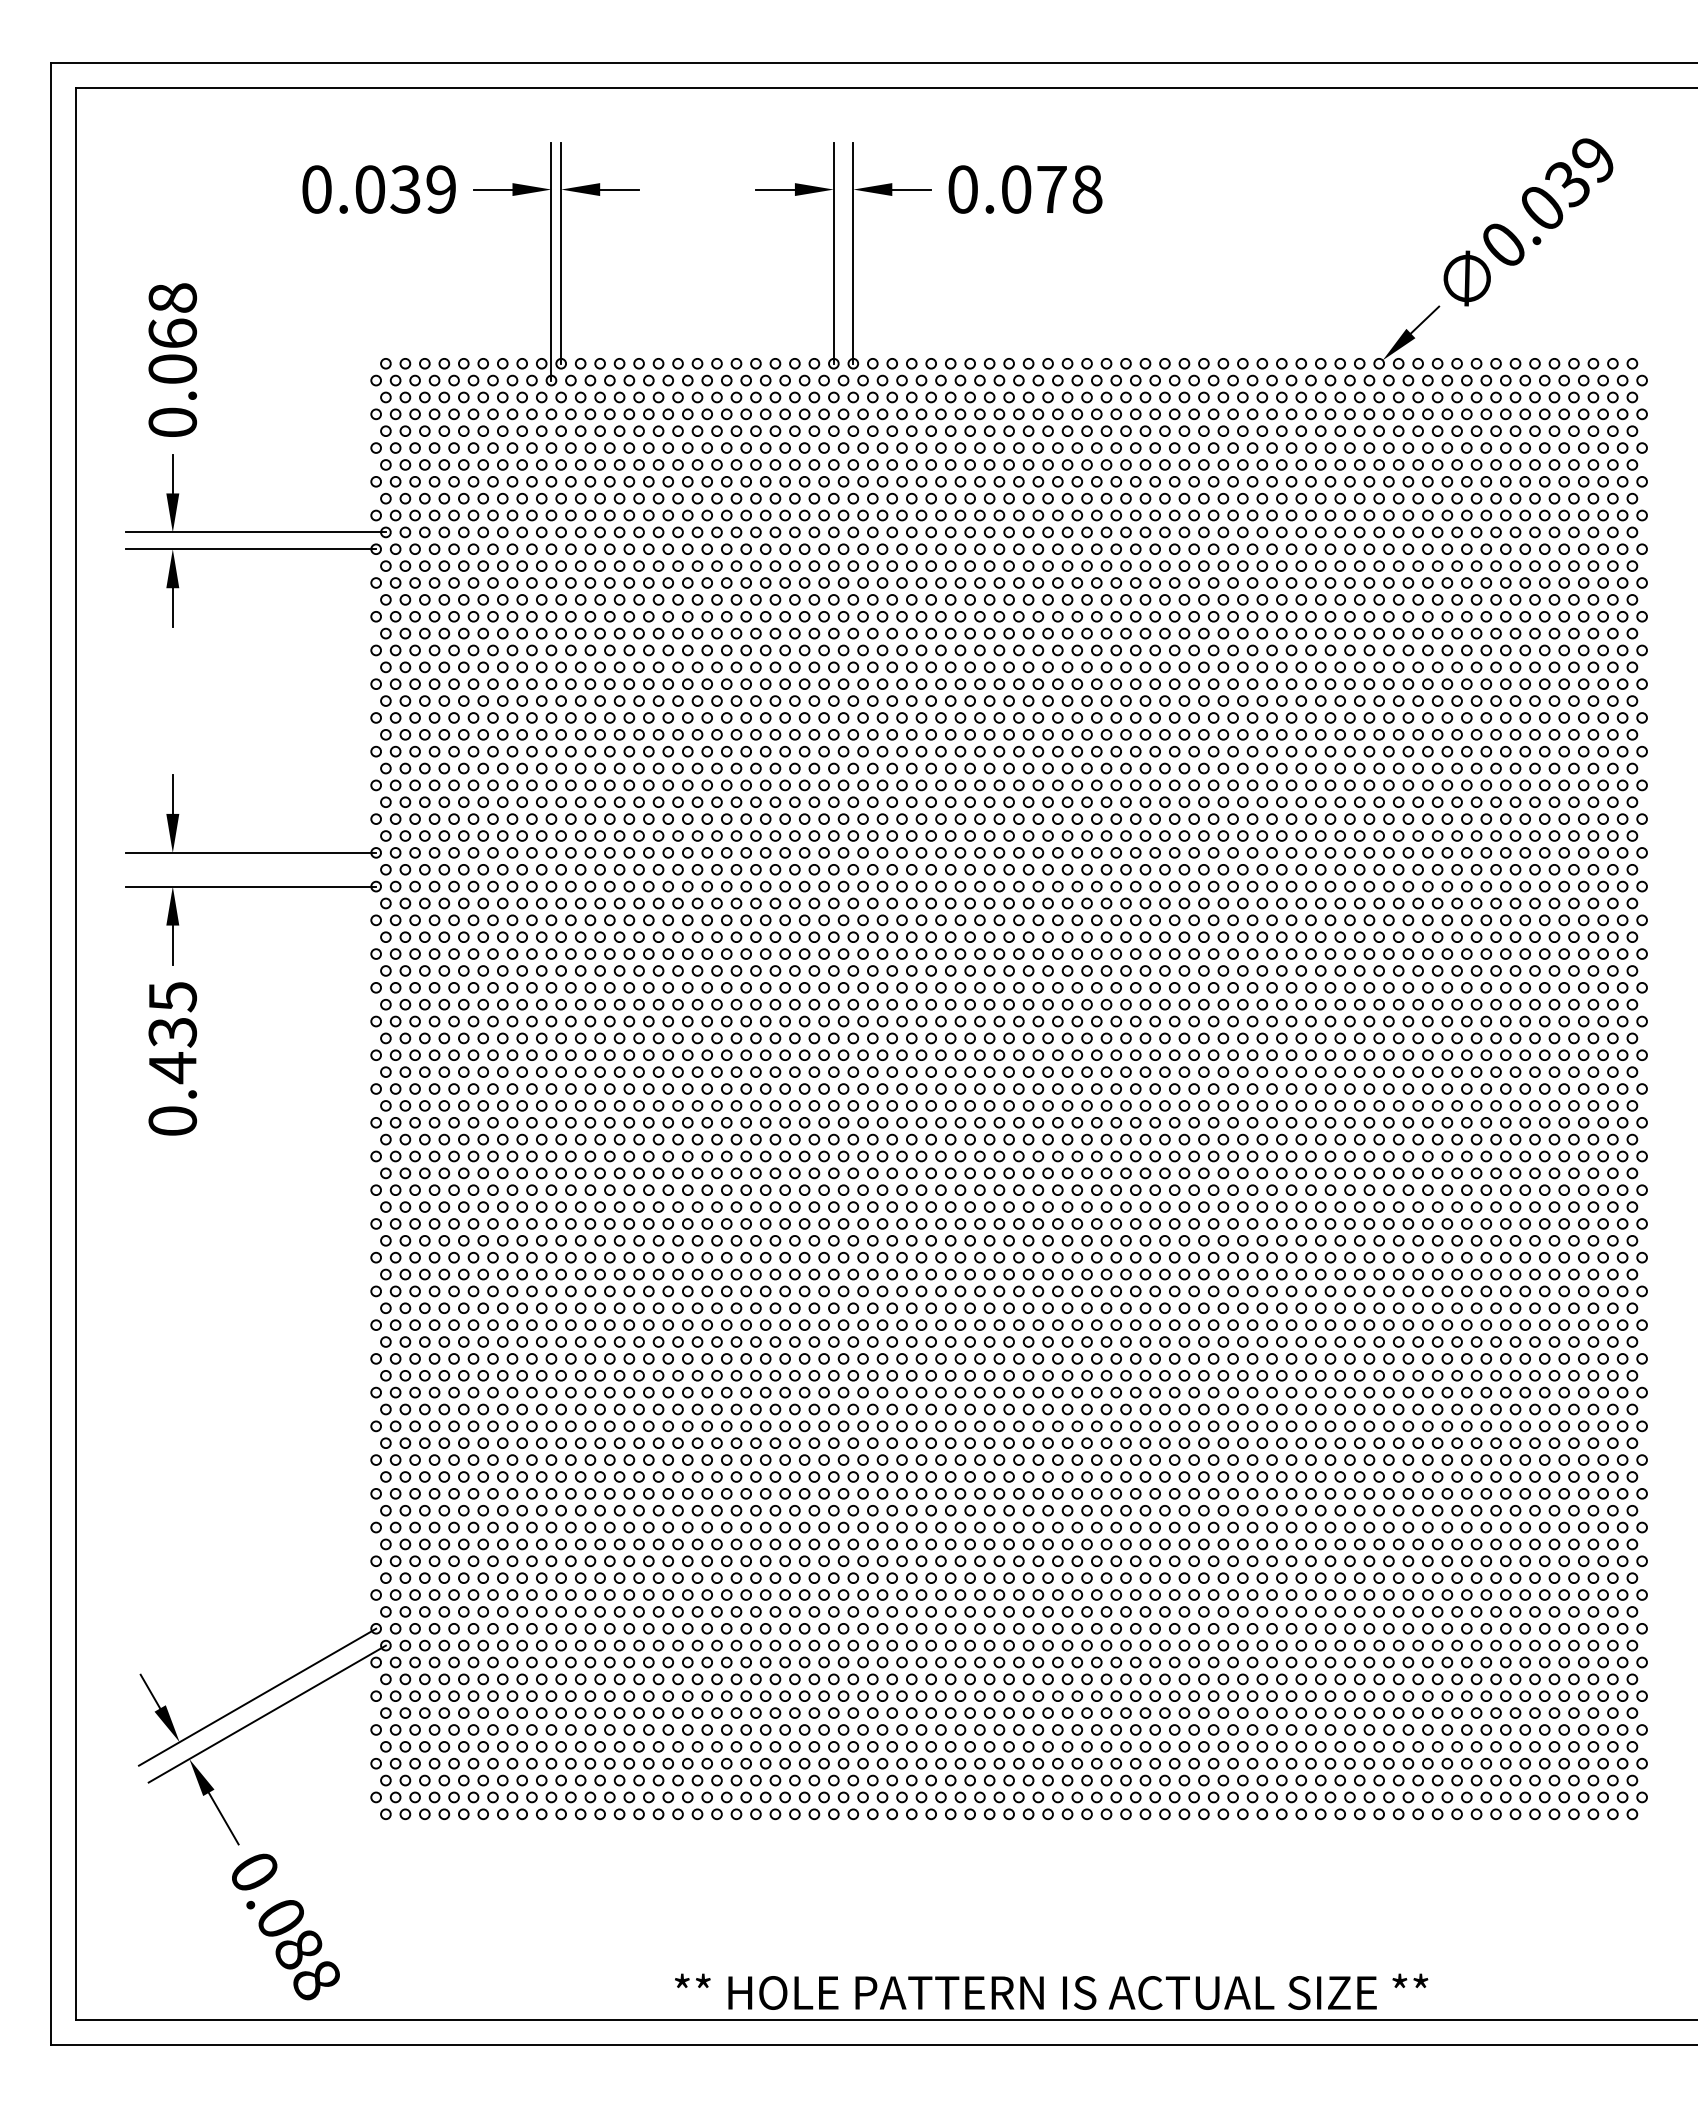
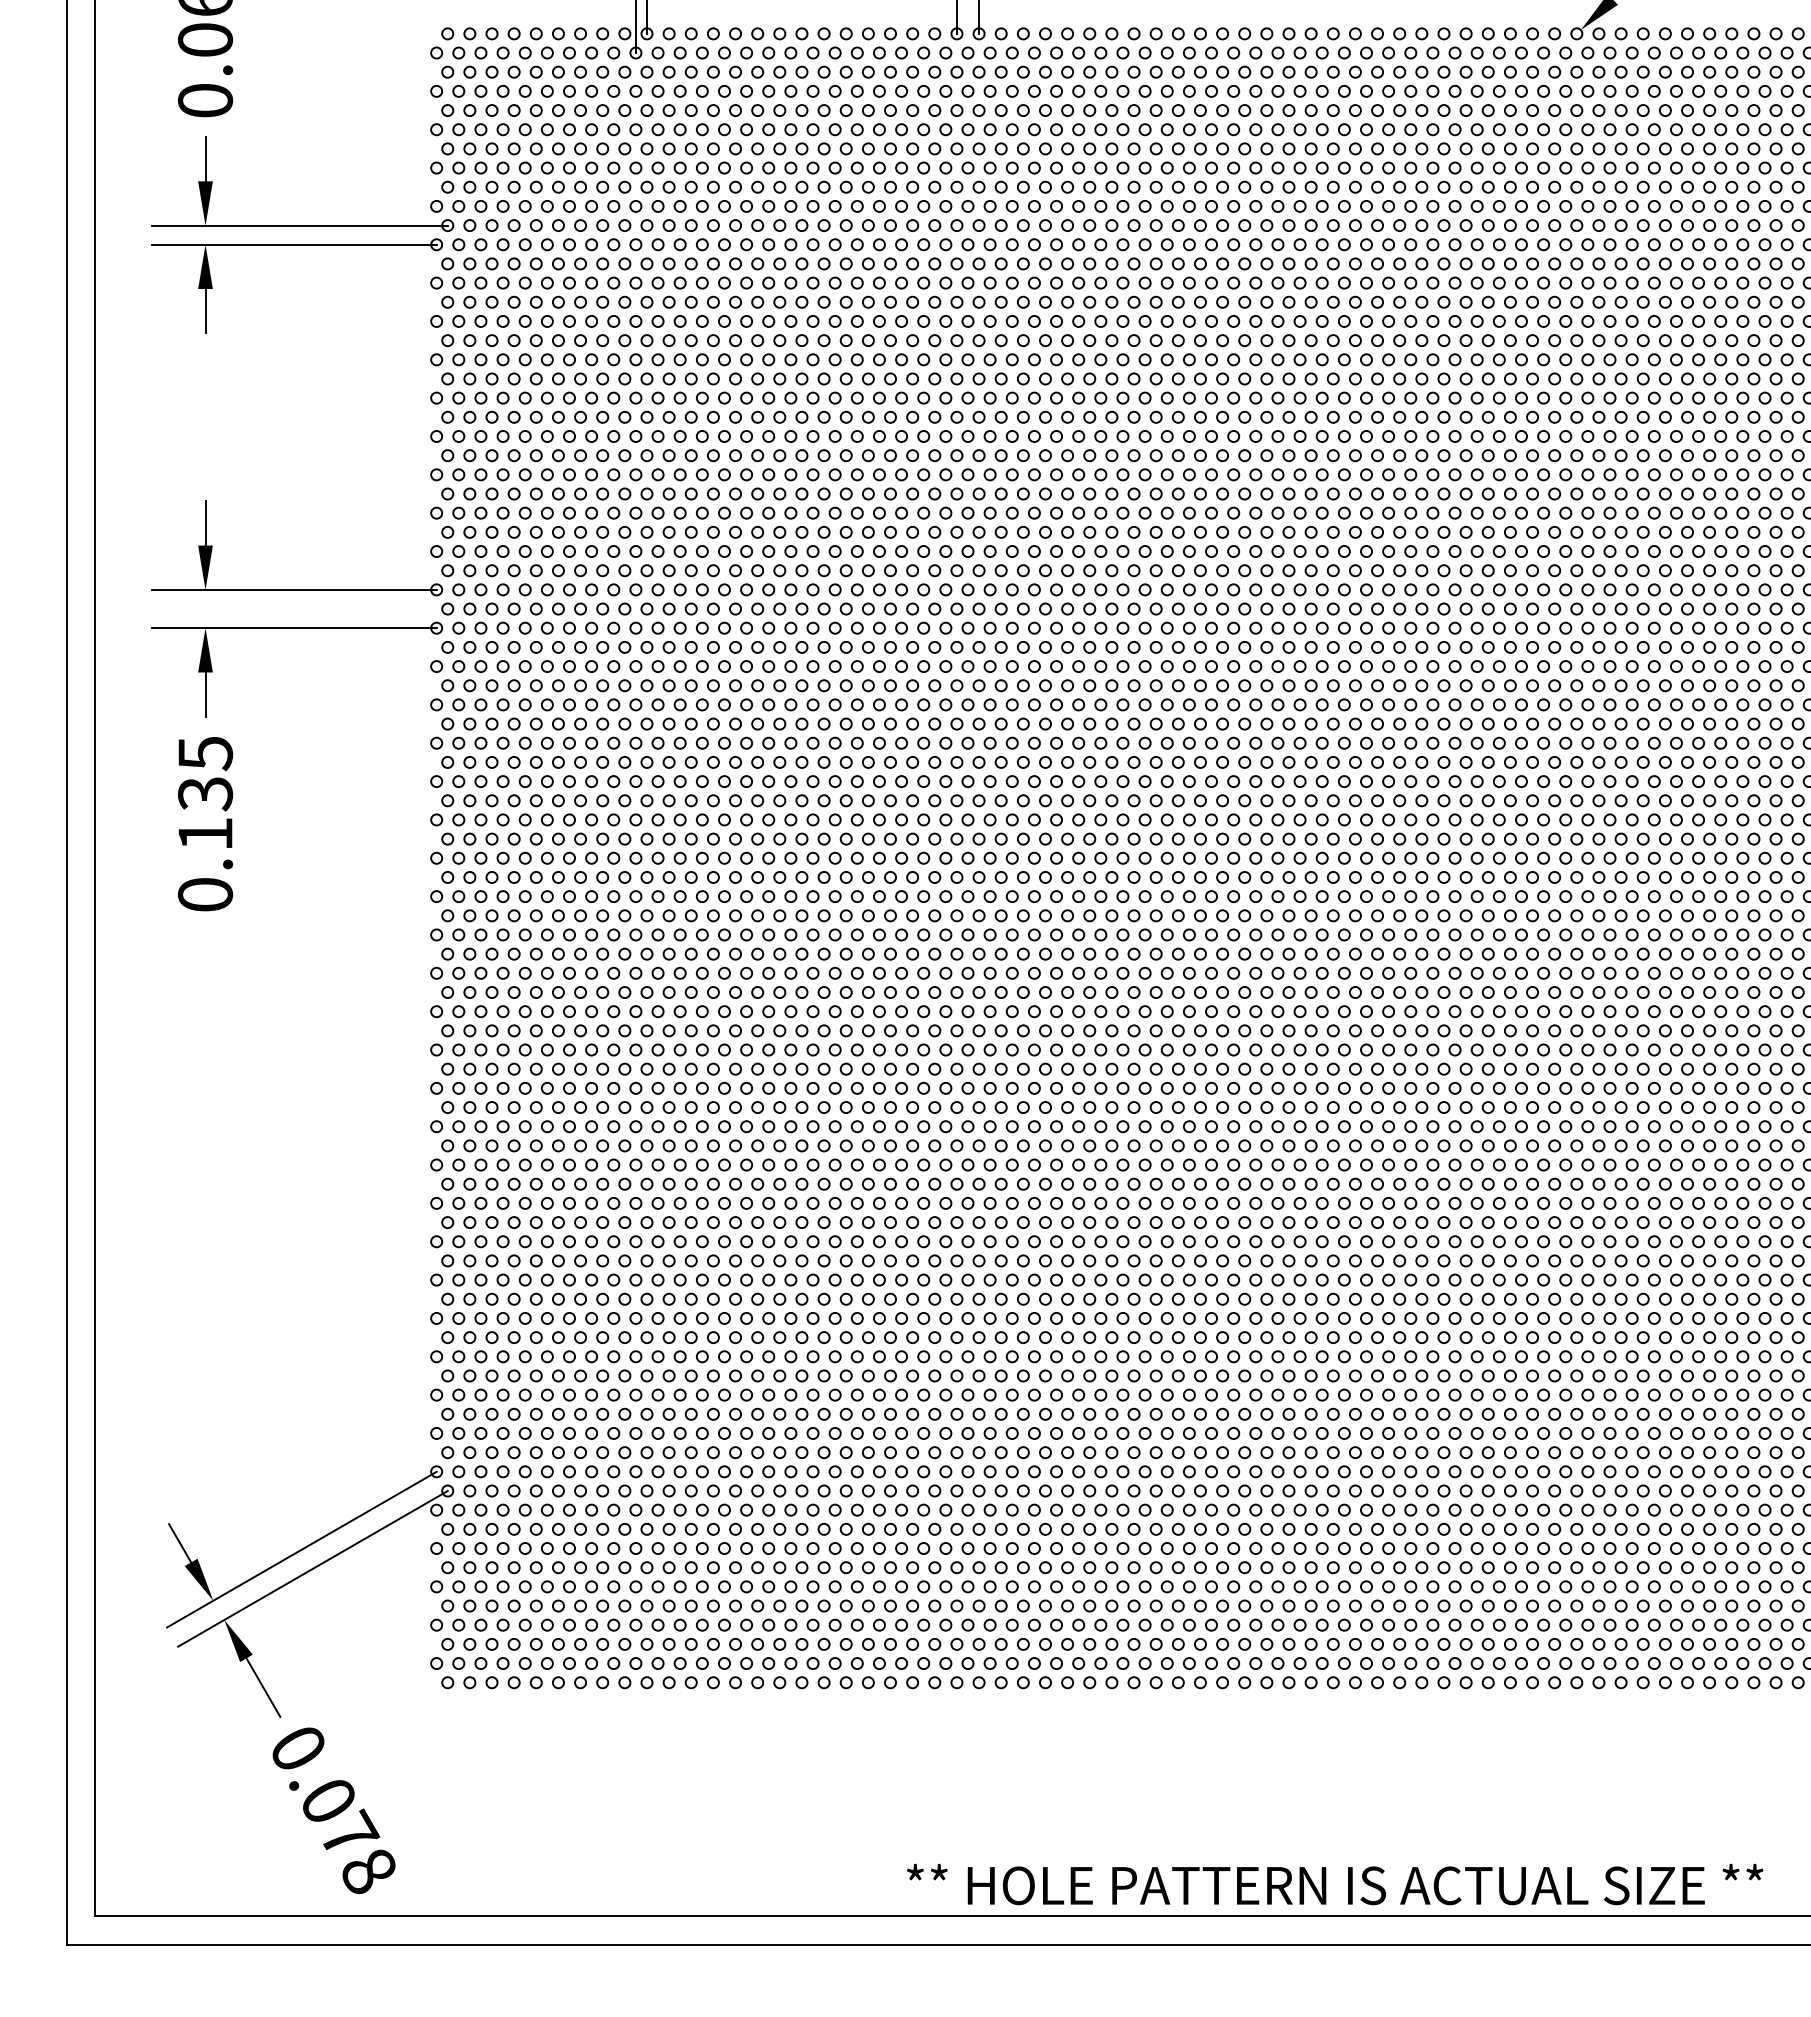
text: (172, 1068) -> (205, 834), 0.435 -> 0.135
text: (300, 1947) -> (350, 1834), 0.088 -> 0.078
text: (1051, 1991) -> (1335, 1884), moved

